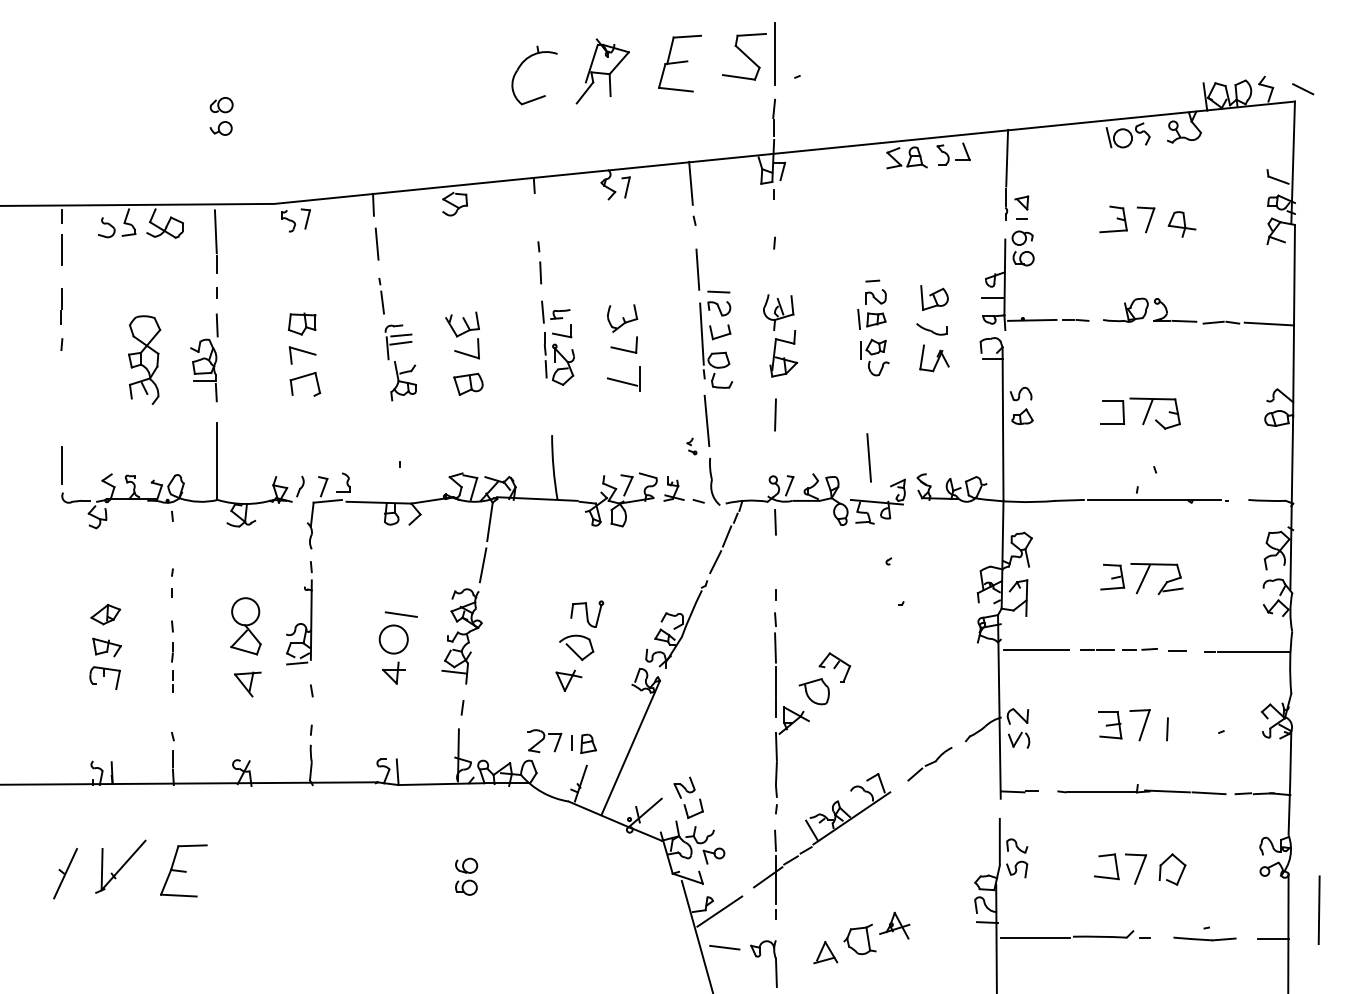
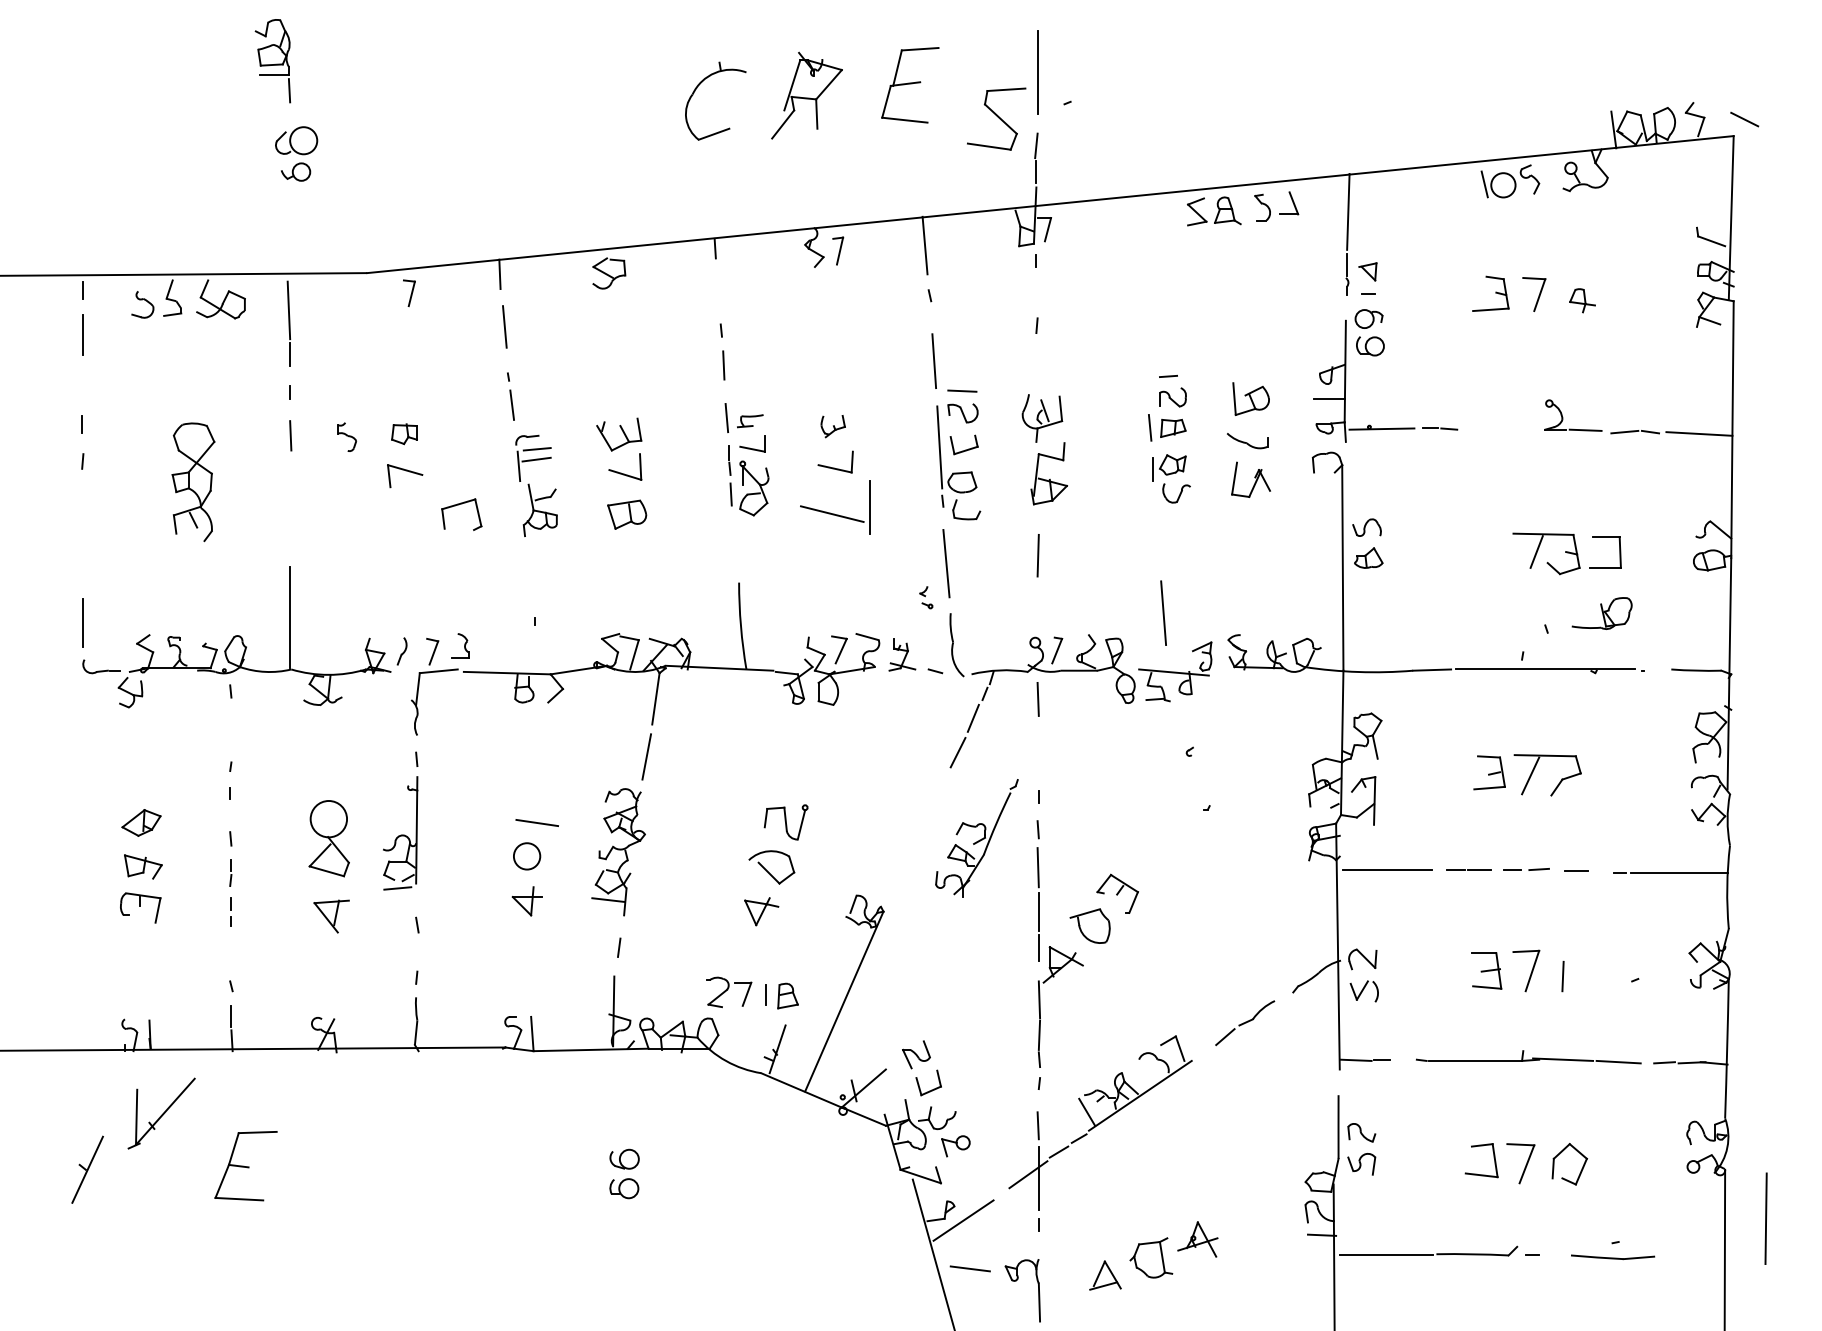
part: (744, 56) -> (996, 118), moved
part: (221, 104) -> (296, 140), size x1.4
part: (288, 220) -> (347, 436), moved
part: (1182, 224) -> (1582, 300), size x0.7
line: (62, 298) -> (83, 399), removed
part: (1125, 310) -> (1601, 613), moved
part: (621, 318) -> (832, 426), size x0.6
part: (302, 324) -> (404, 434), size x0.7
line: (993, 359) -> (1329, 481), removed
part: (203, 370) -> (272, 61), moved
part: (302, 377) -> (458, 505), moved
part: (623, 378) -> (834, 507), size x1.6
part: (1123, 412) -> (1619, 552), moved
line: (1173, 589) -> (1570, 789), removed
part: (676, 624) -> (976, 838), moved
circle: (393, 639) -> (526, 856), size x0.7
part: (120, 866) -> (161, 1113), moved
line: (1273, 939) -> (1704, 1257), removed

